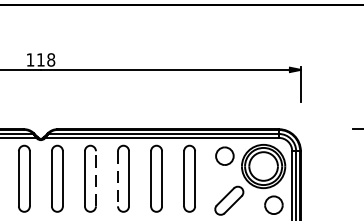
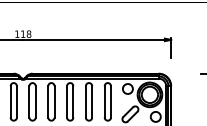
line: (95, 178) -> (54, 101), dashed -> solid
line: (118, 178) -> (67, 101), dashed -> solid

